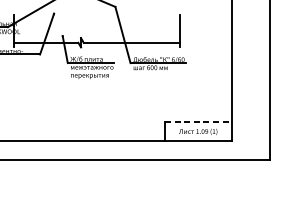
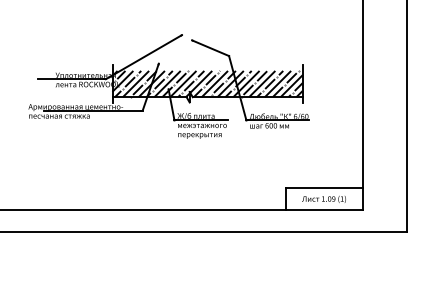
hatch: (96, 30) -> (207, 83), added
line: (198, 122) -> (324, 188), dashed -> solid

